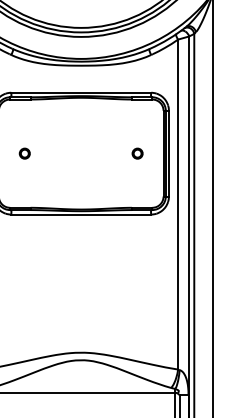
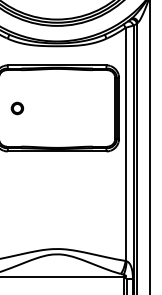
part: (24, 153) -> (17, 108), size x1.6
part: (137, 153) -> (96, 108), removed

